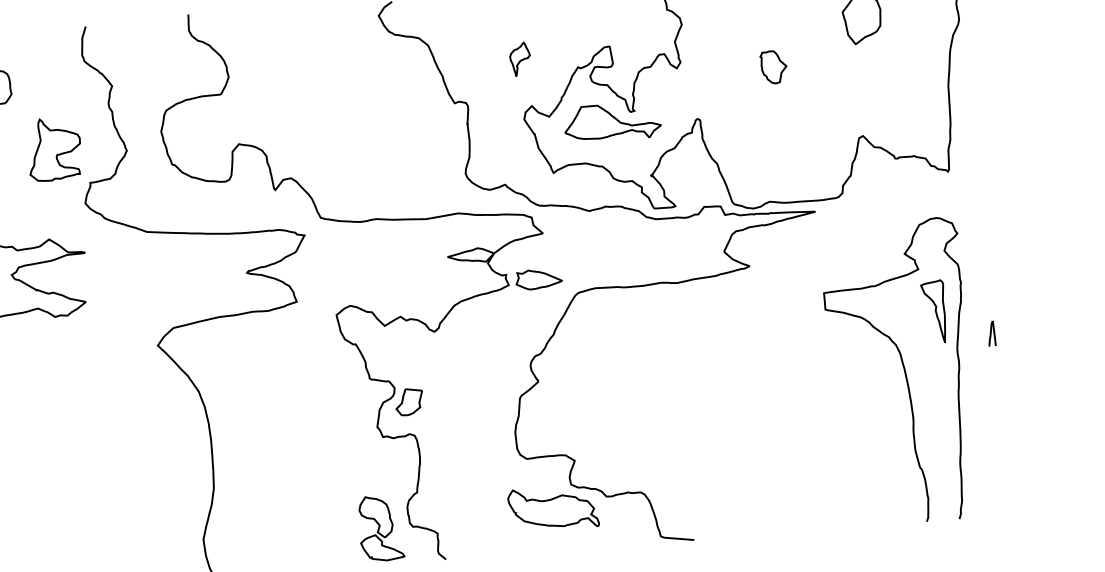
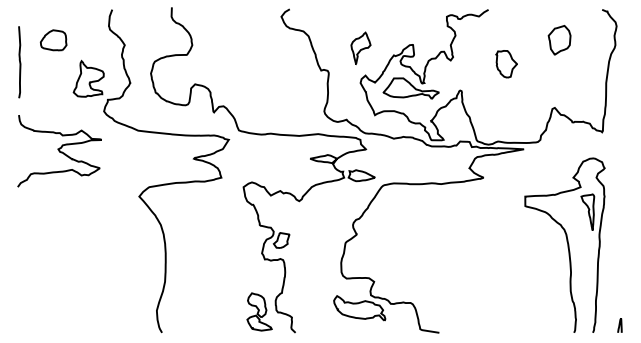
part: (519, 58) -> (360, 47), size x1.67
part: (773, 67) -> (506, 64), size x1.43
curve: (990, 333) -> (619, 325), moved

